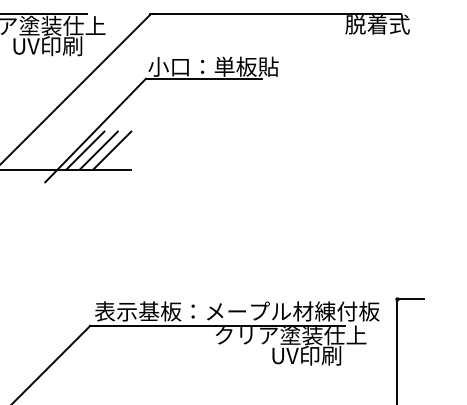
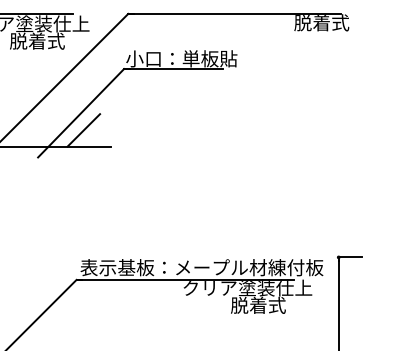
text: (46, 45) -> (39, 40), UV印刷 -> 脱着式
line: (85, 150) -> (72, 130), removed
line: (112, 150) -> (95, 130), removed
text: (305, 354) -> (260, 304), UV印刷 -> 脱着式

